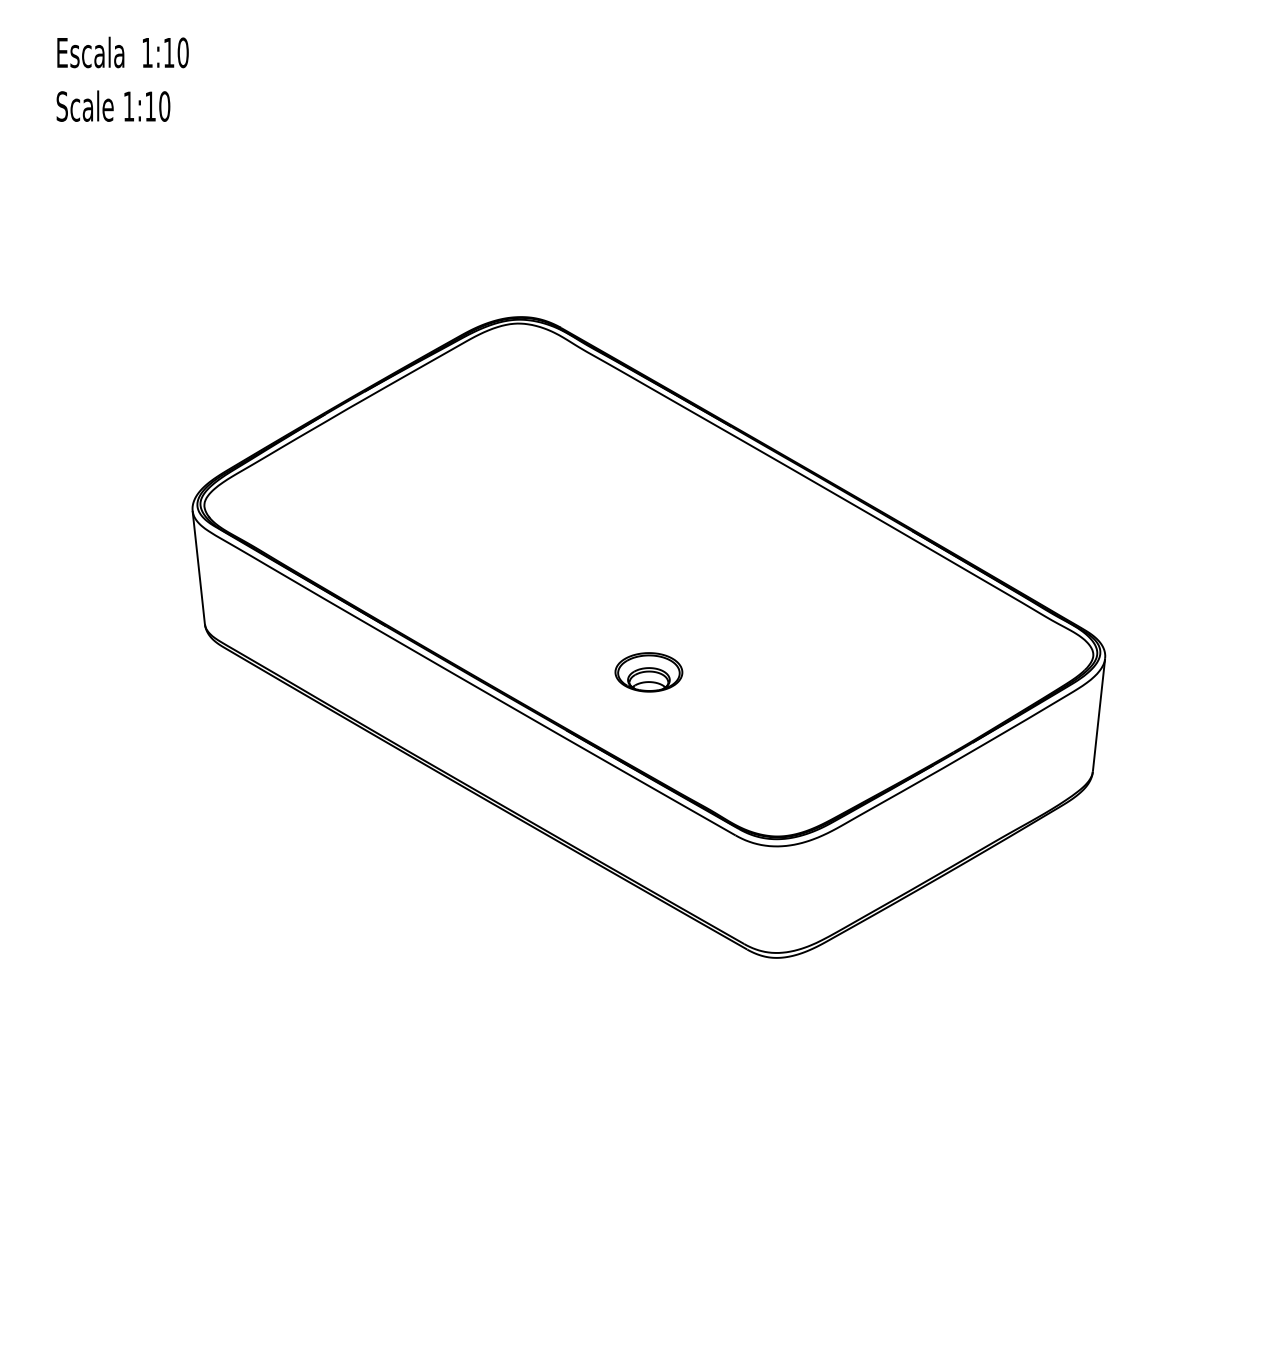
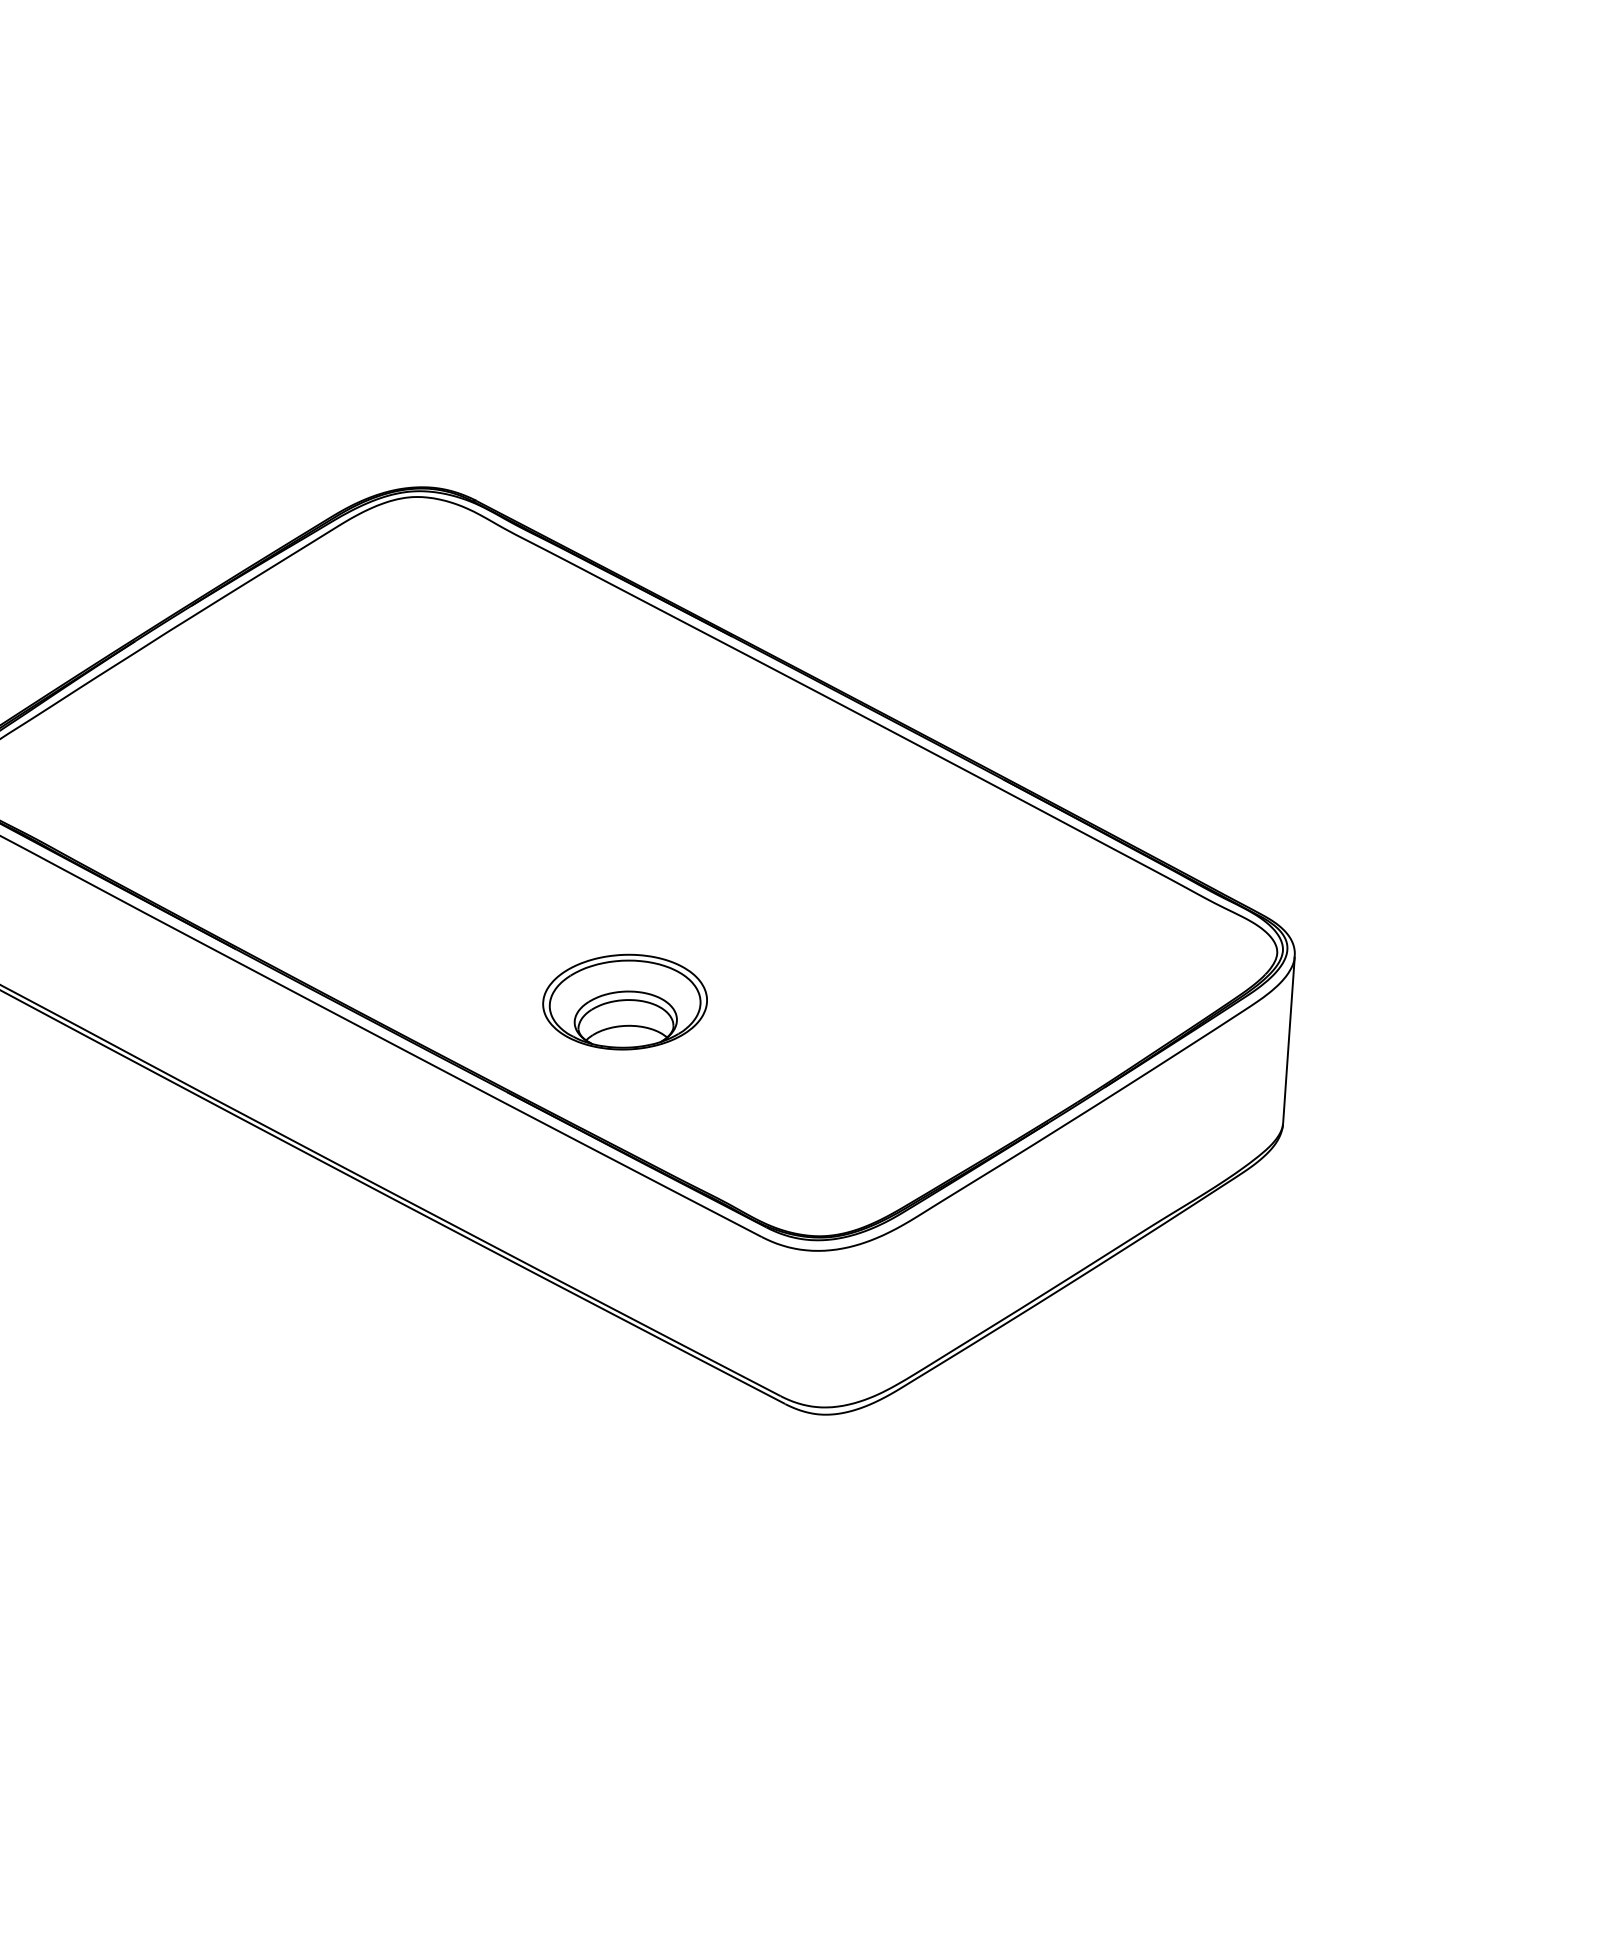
part: (648, 672) -> (624, 1002), size x1.67

